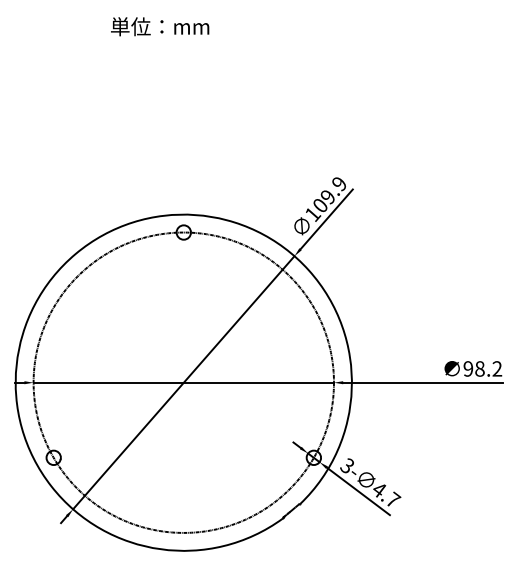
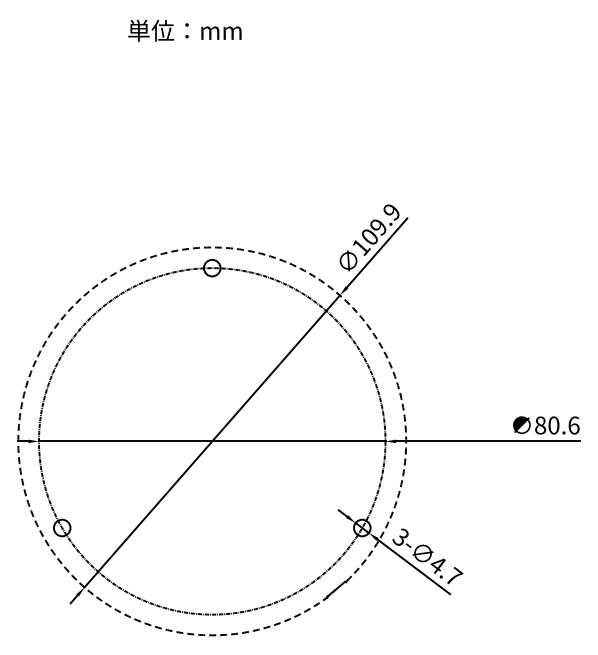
arc: (75, 253) -> (87, 292), solid -> dashed
text: (483, 368) -> (557, 425), 98.2 -> 80.6

